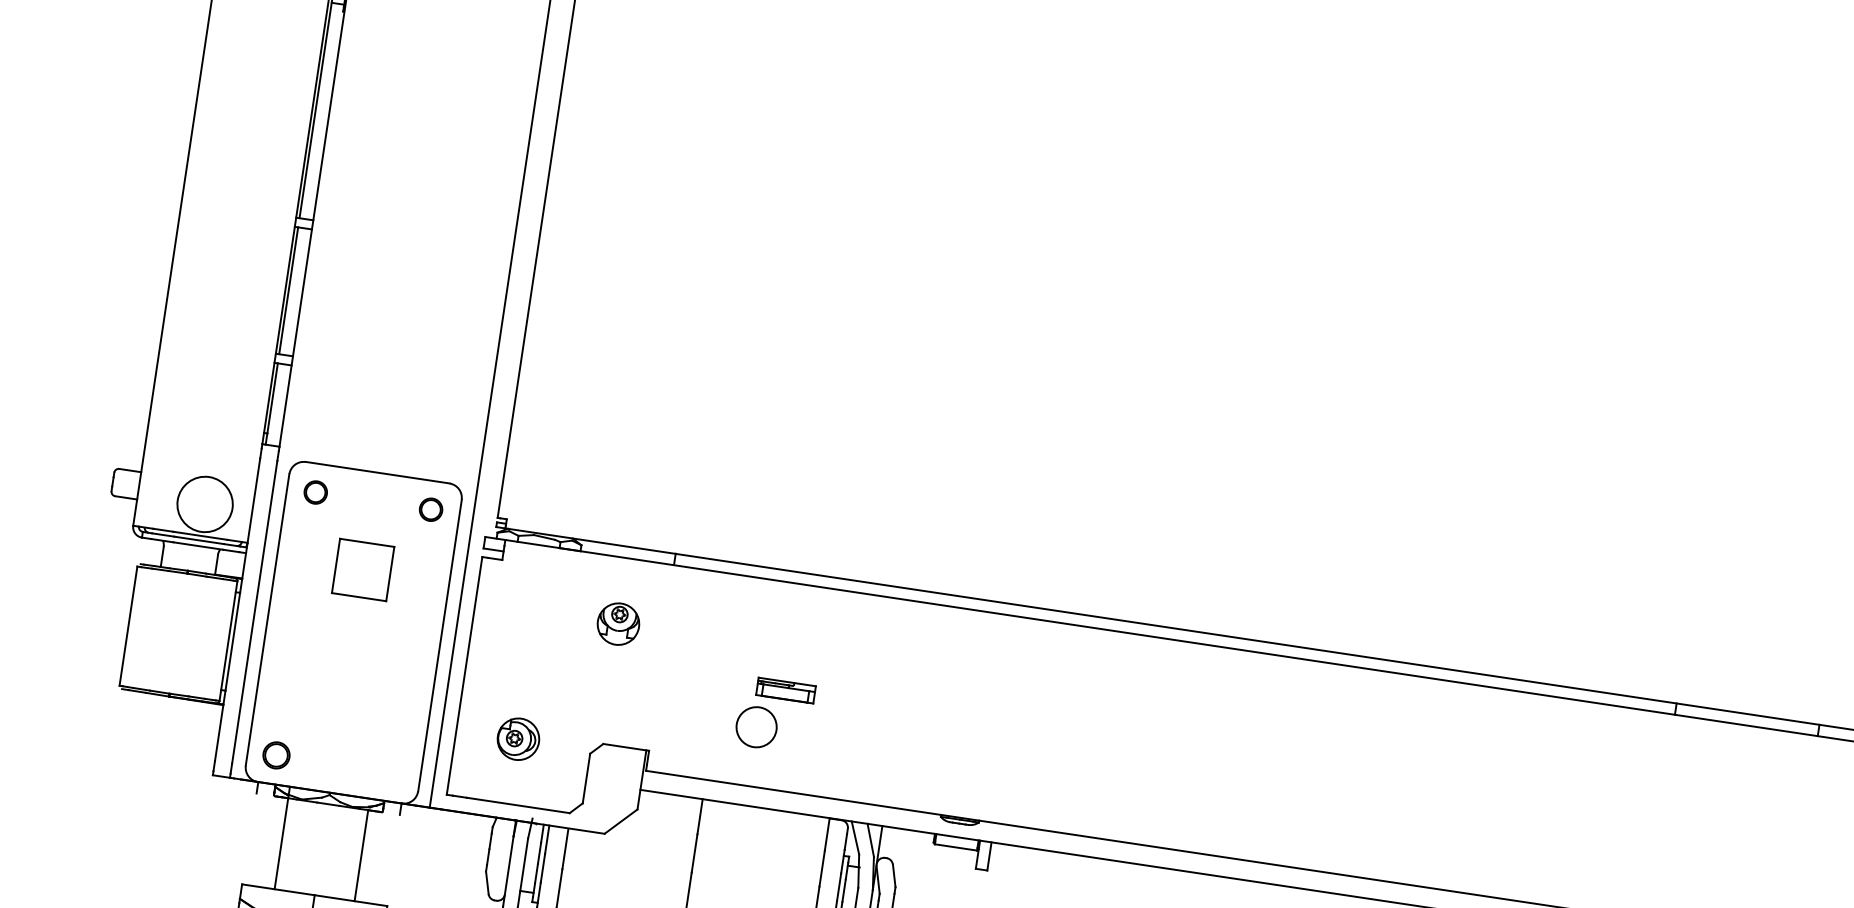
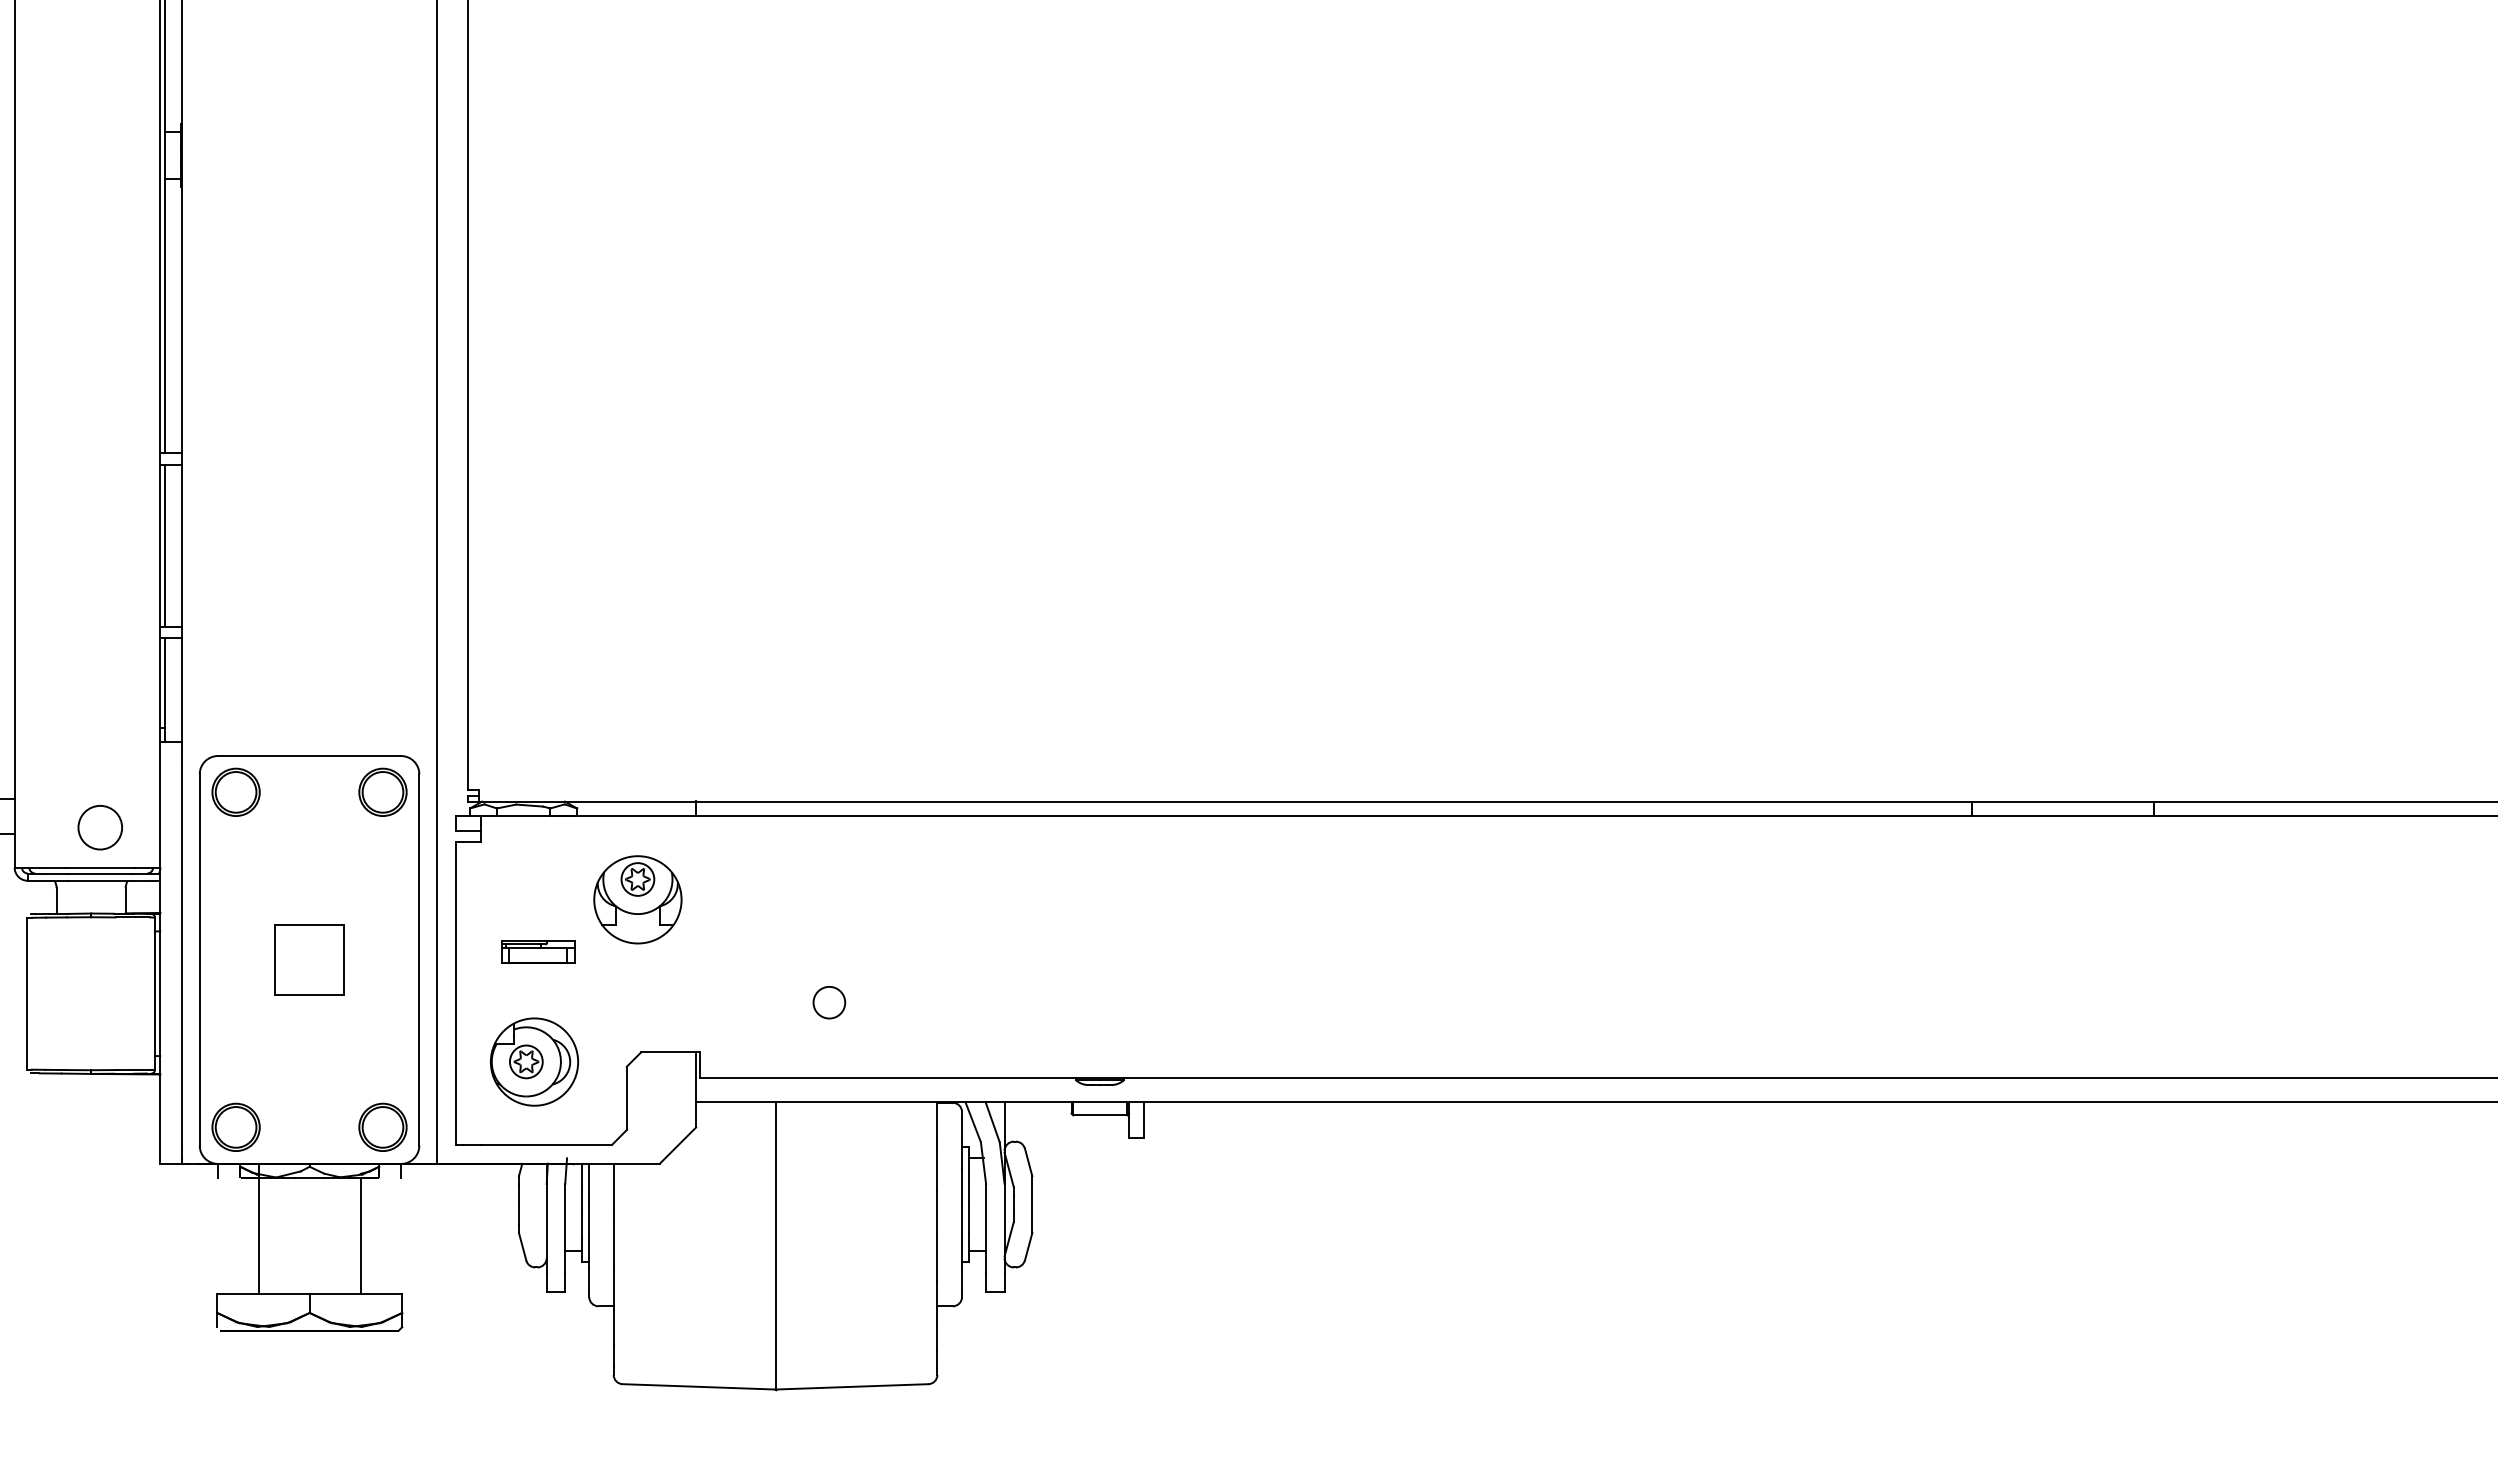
part: (315, 491) -> (235, 791), size x1.67
circle: (205, 504) -> (100, 827), size x0.62
part: (430, 509) -> (382, 791), size x1.67
part: (363, 569) -> (309, 959), moved
part: (618, 623) -> (637, 899), size x1.67
part: (786, 690) -> (538, 951), moved
circle: (756, 727) -> (829, 1002), size x0.62
part: (518, 738) -> (534, 1061), size x1.67
part: (276, 754) -> (235, 1126), size x1.43
part: (391, 771) -> (382, 1126), added

